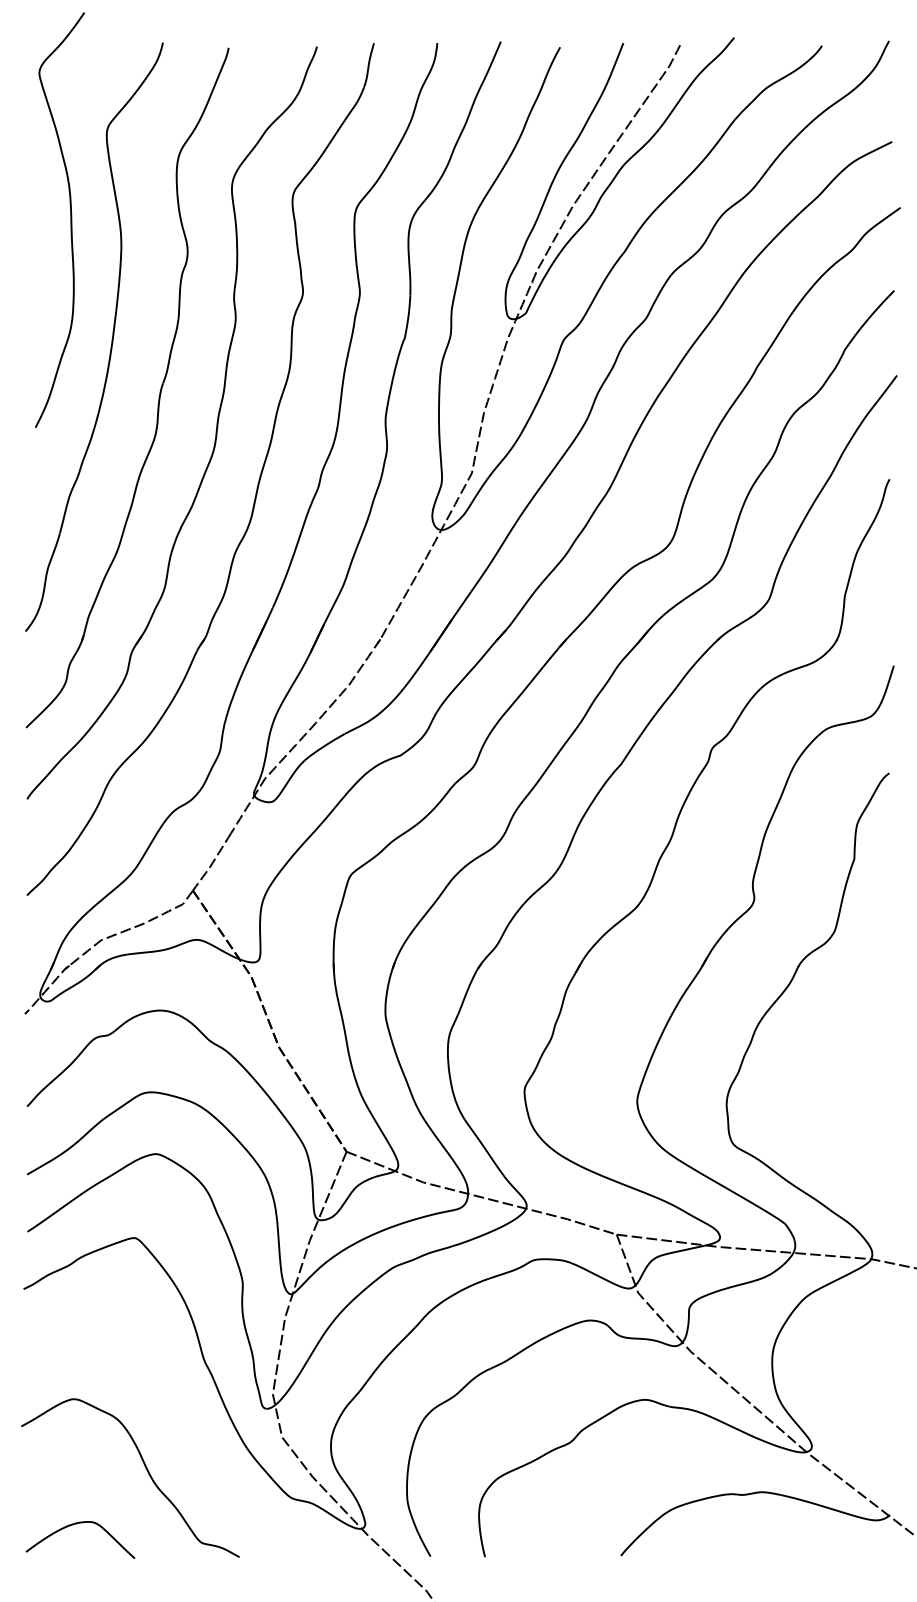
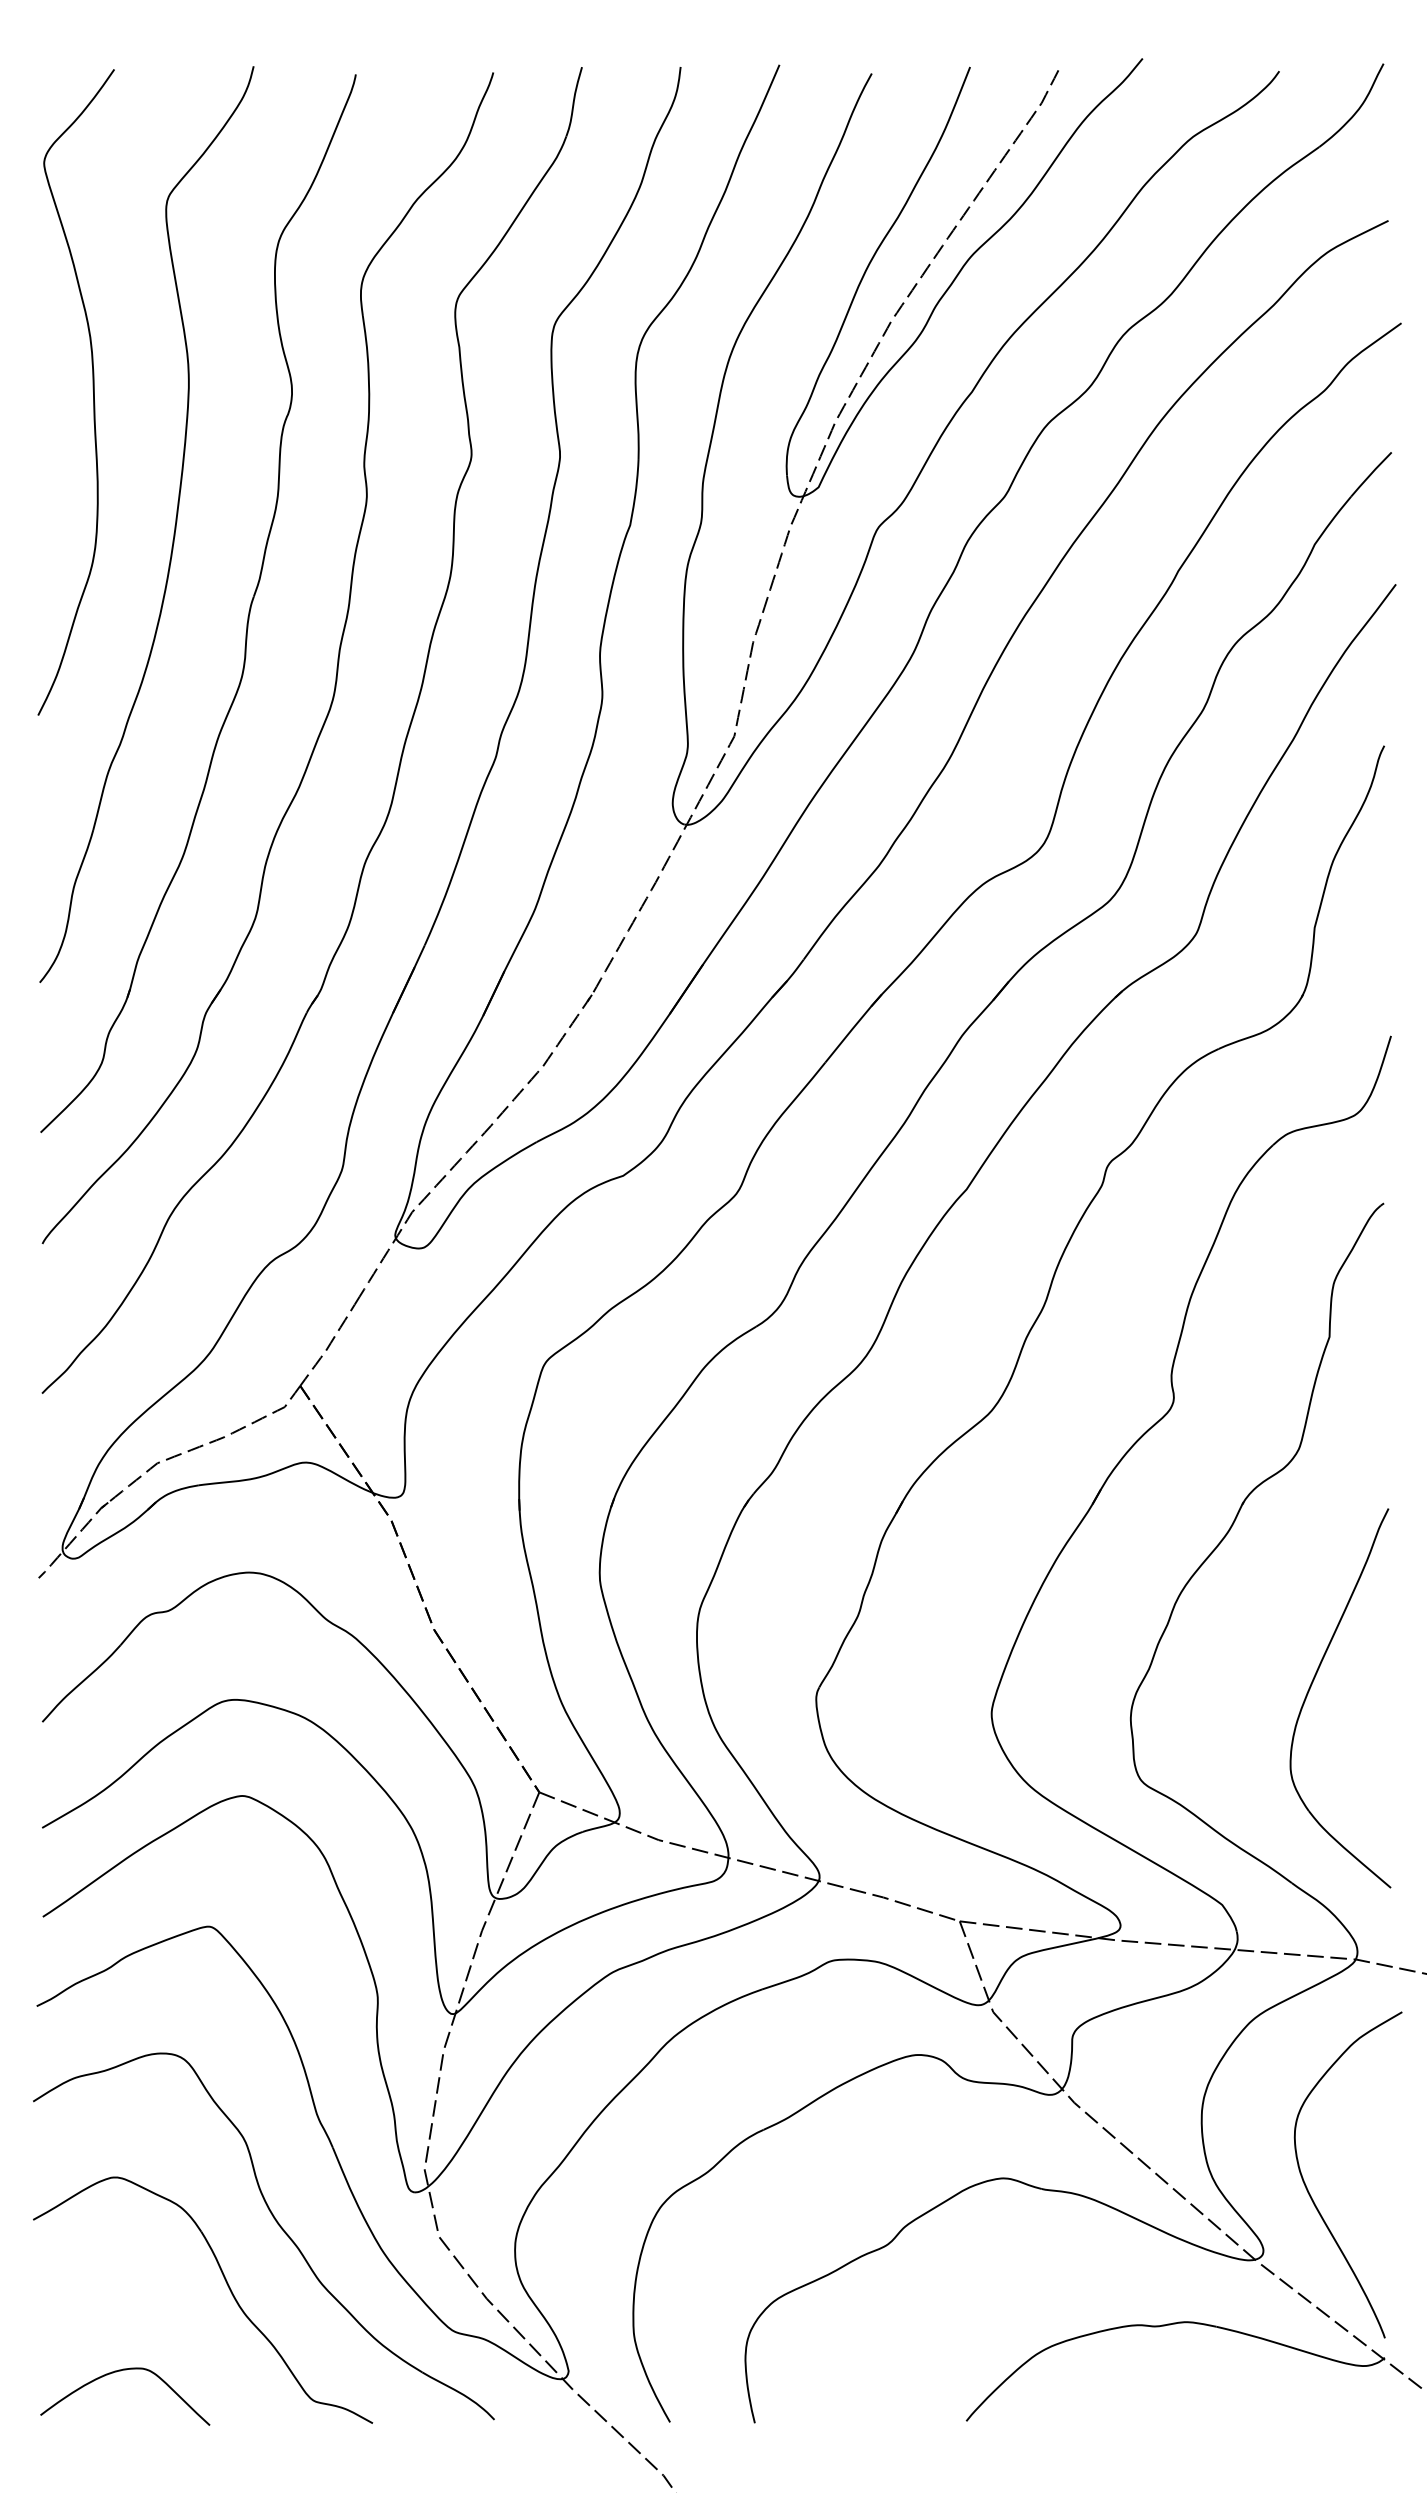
curve: (70, 219) -> (92, 391), moved
part: (843, 1083) -> (1312, 1686), added
curve: (842, 1409) -> (1311, 2193), added
part: (178, 1430) -> (277, 2226), added

